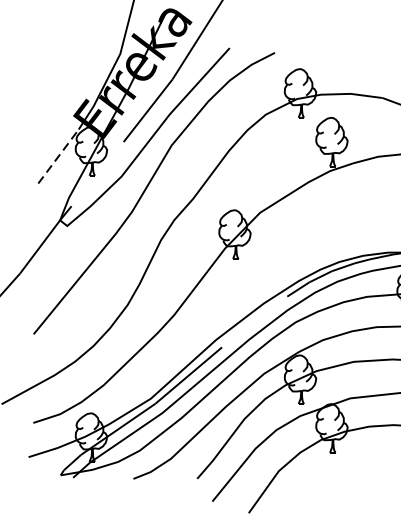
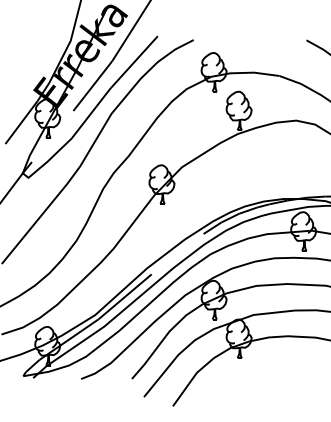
line: (58, 156) -> (21, 122), dashed -> solid

